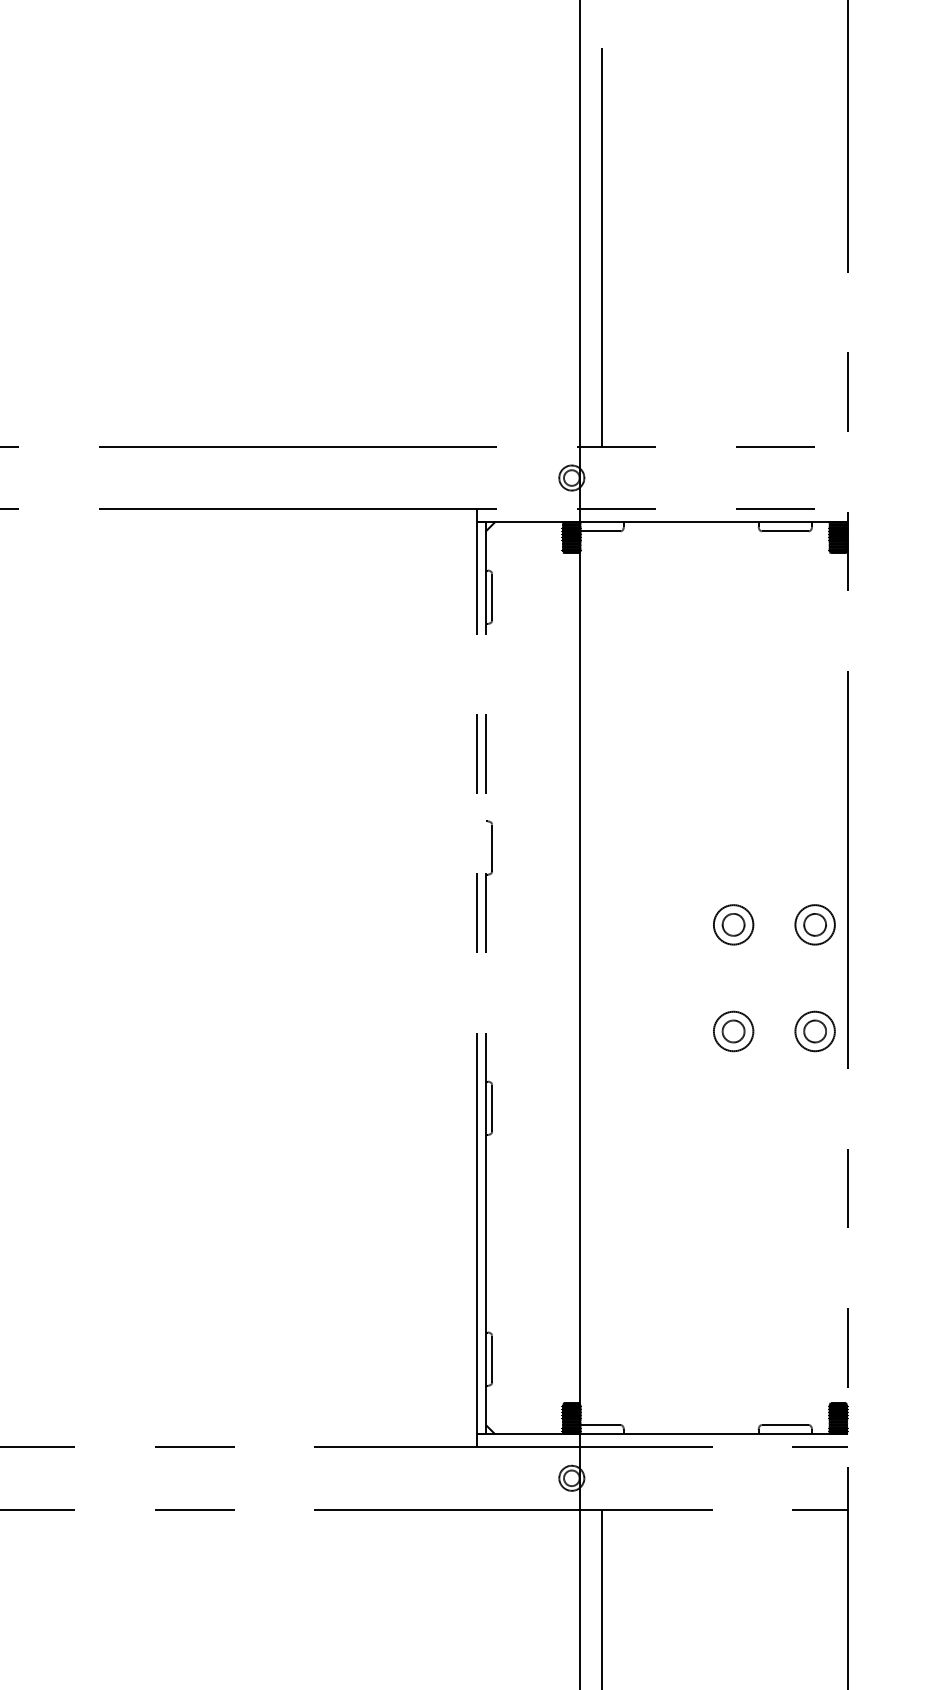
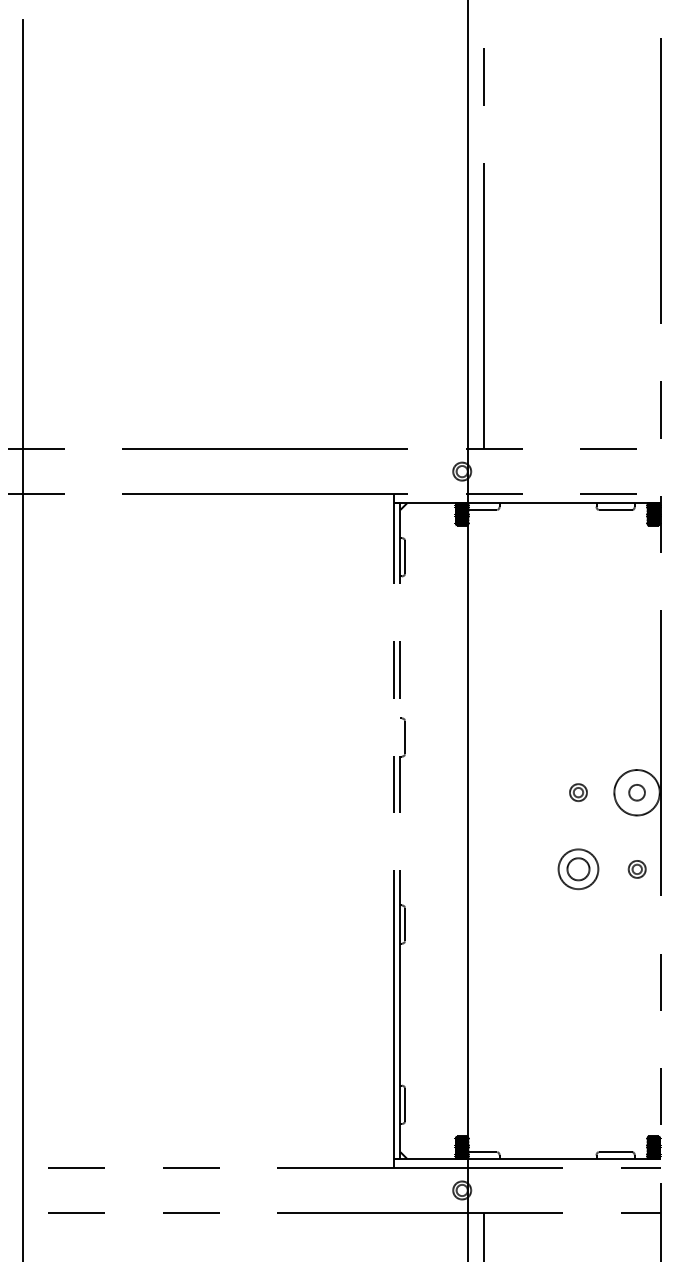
part: (733, 924) -> (578, 792), size x0.6
circle: (814, 924) -> (636, 792), size x1.6
part: (733, 1031) -> (578, 869), size x1.4
part: (815, 1031) -> (637, 869), size x0.6

